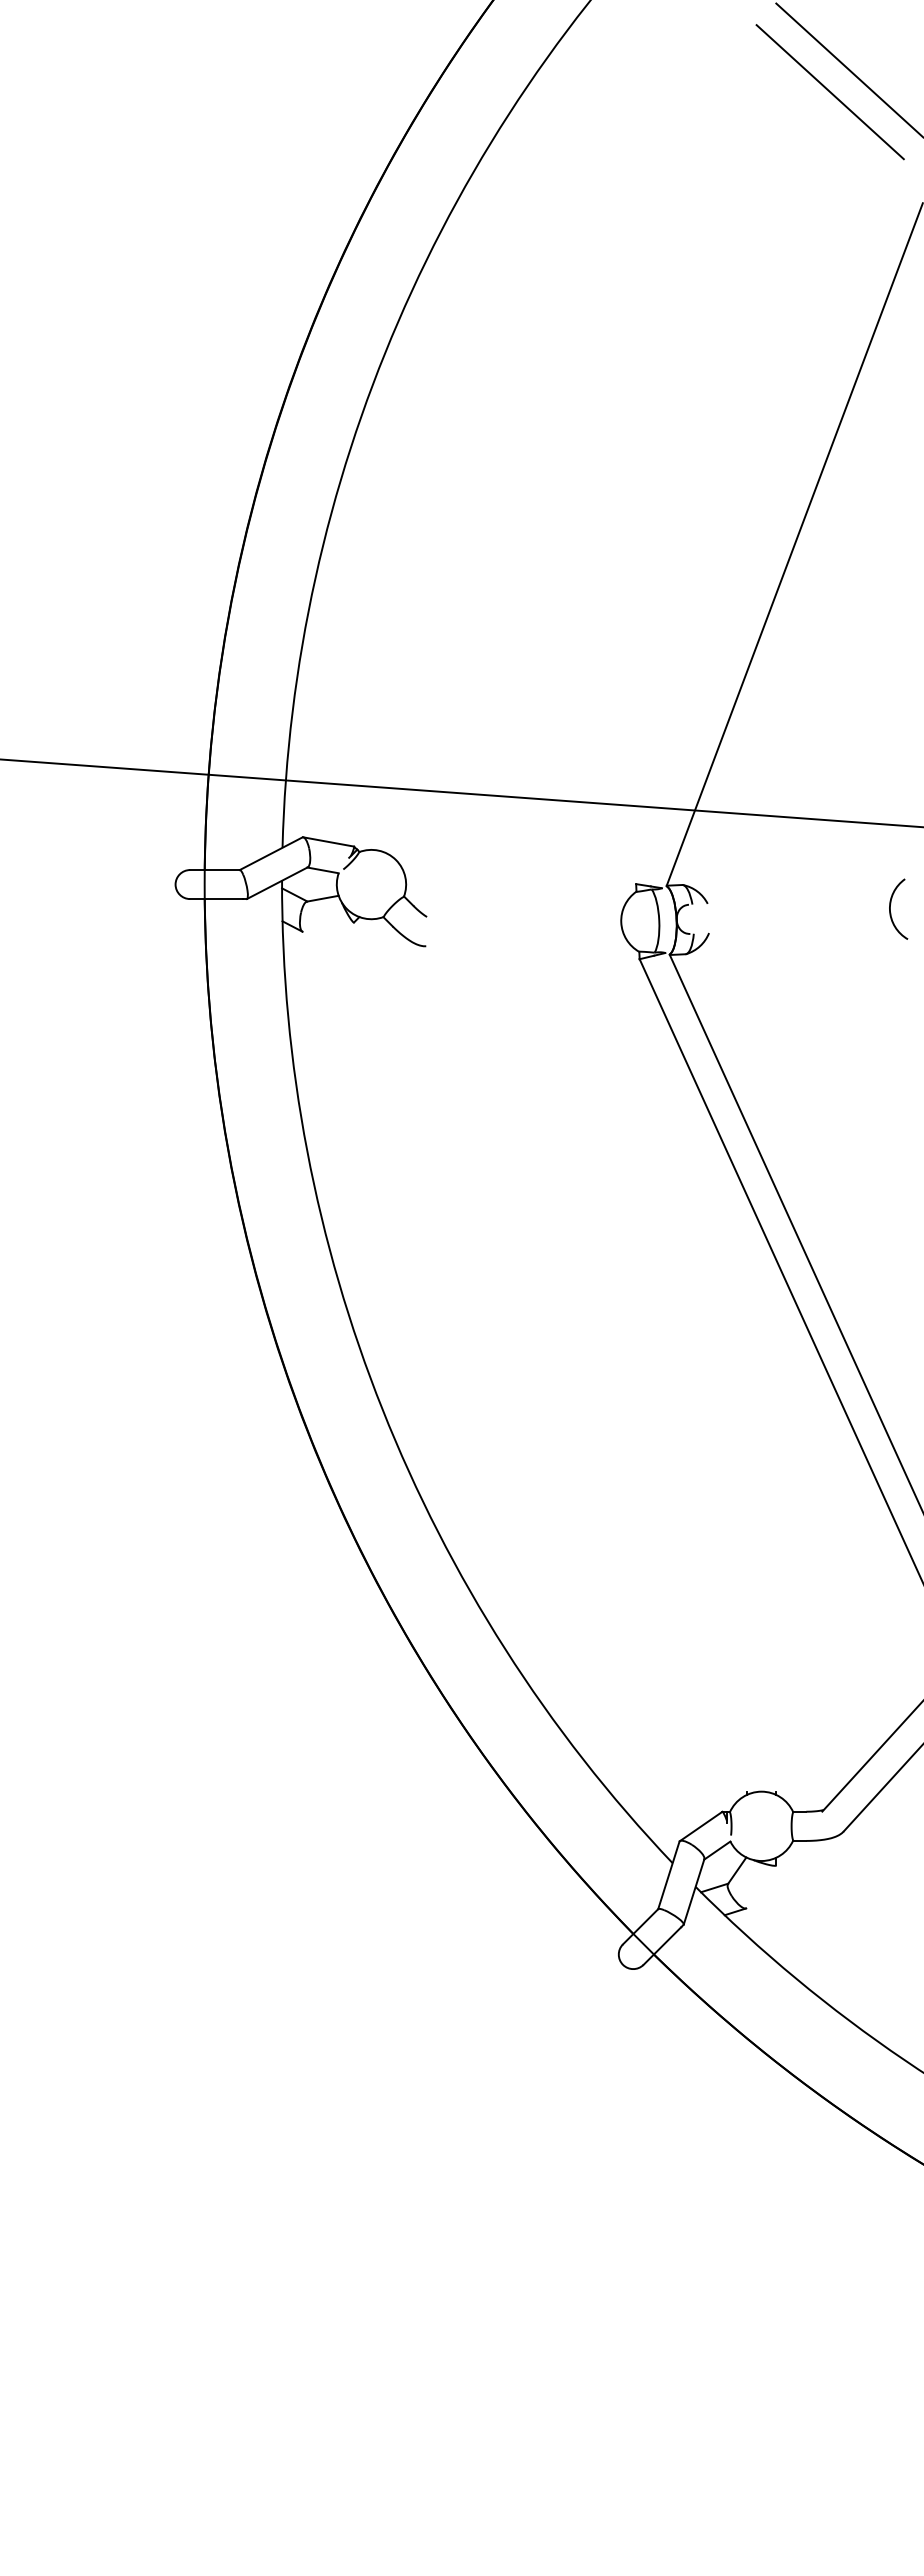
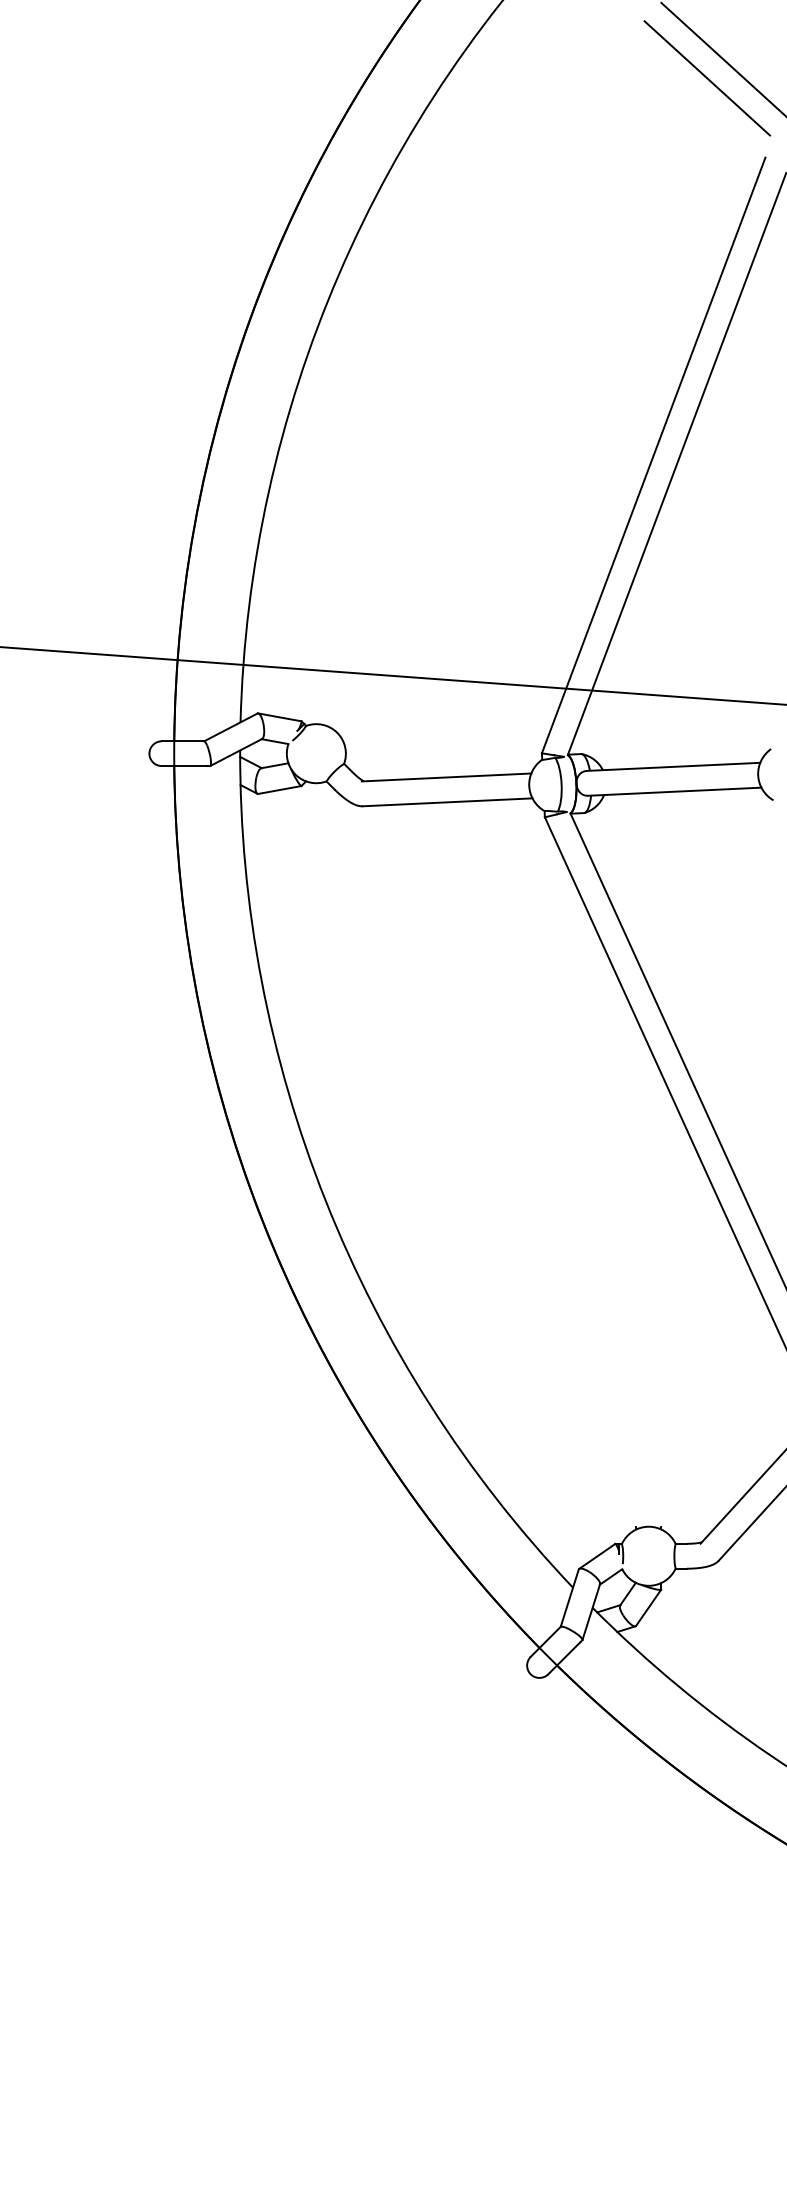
line: (767, 534) -> (653, 455), added
line: (790, 899) -> (673, 766), added
line: (523, 912) -> (445, 777), added
line: (328, 926) -> (279, 789), added
line: (791, 928) -> (674, 791), added
line: (525, 941) -> (447, 802), added
line: (761, 1886) -> (648, 1607), added

